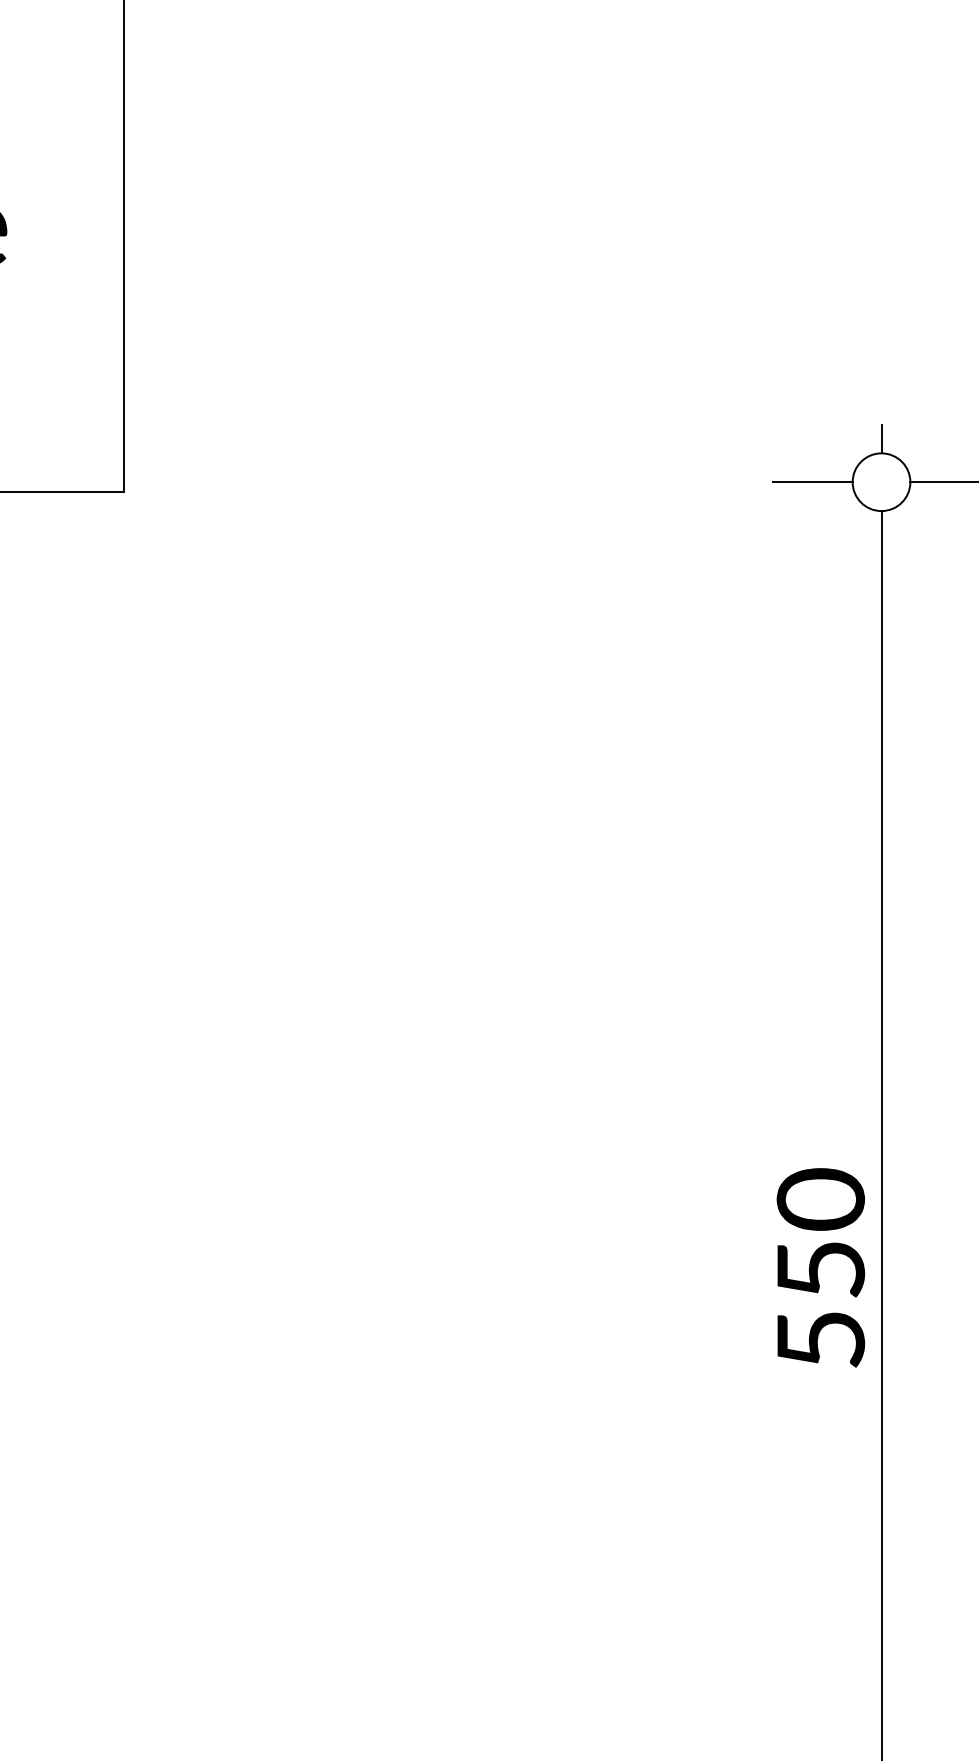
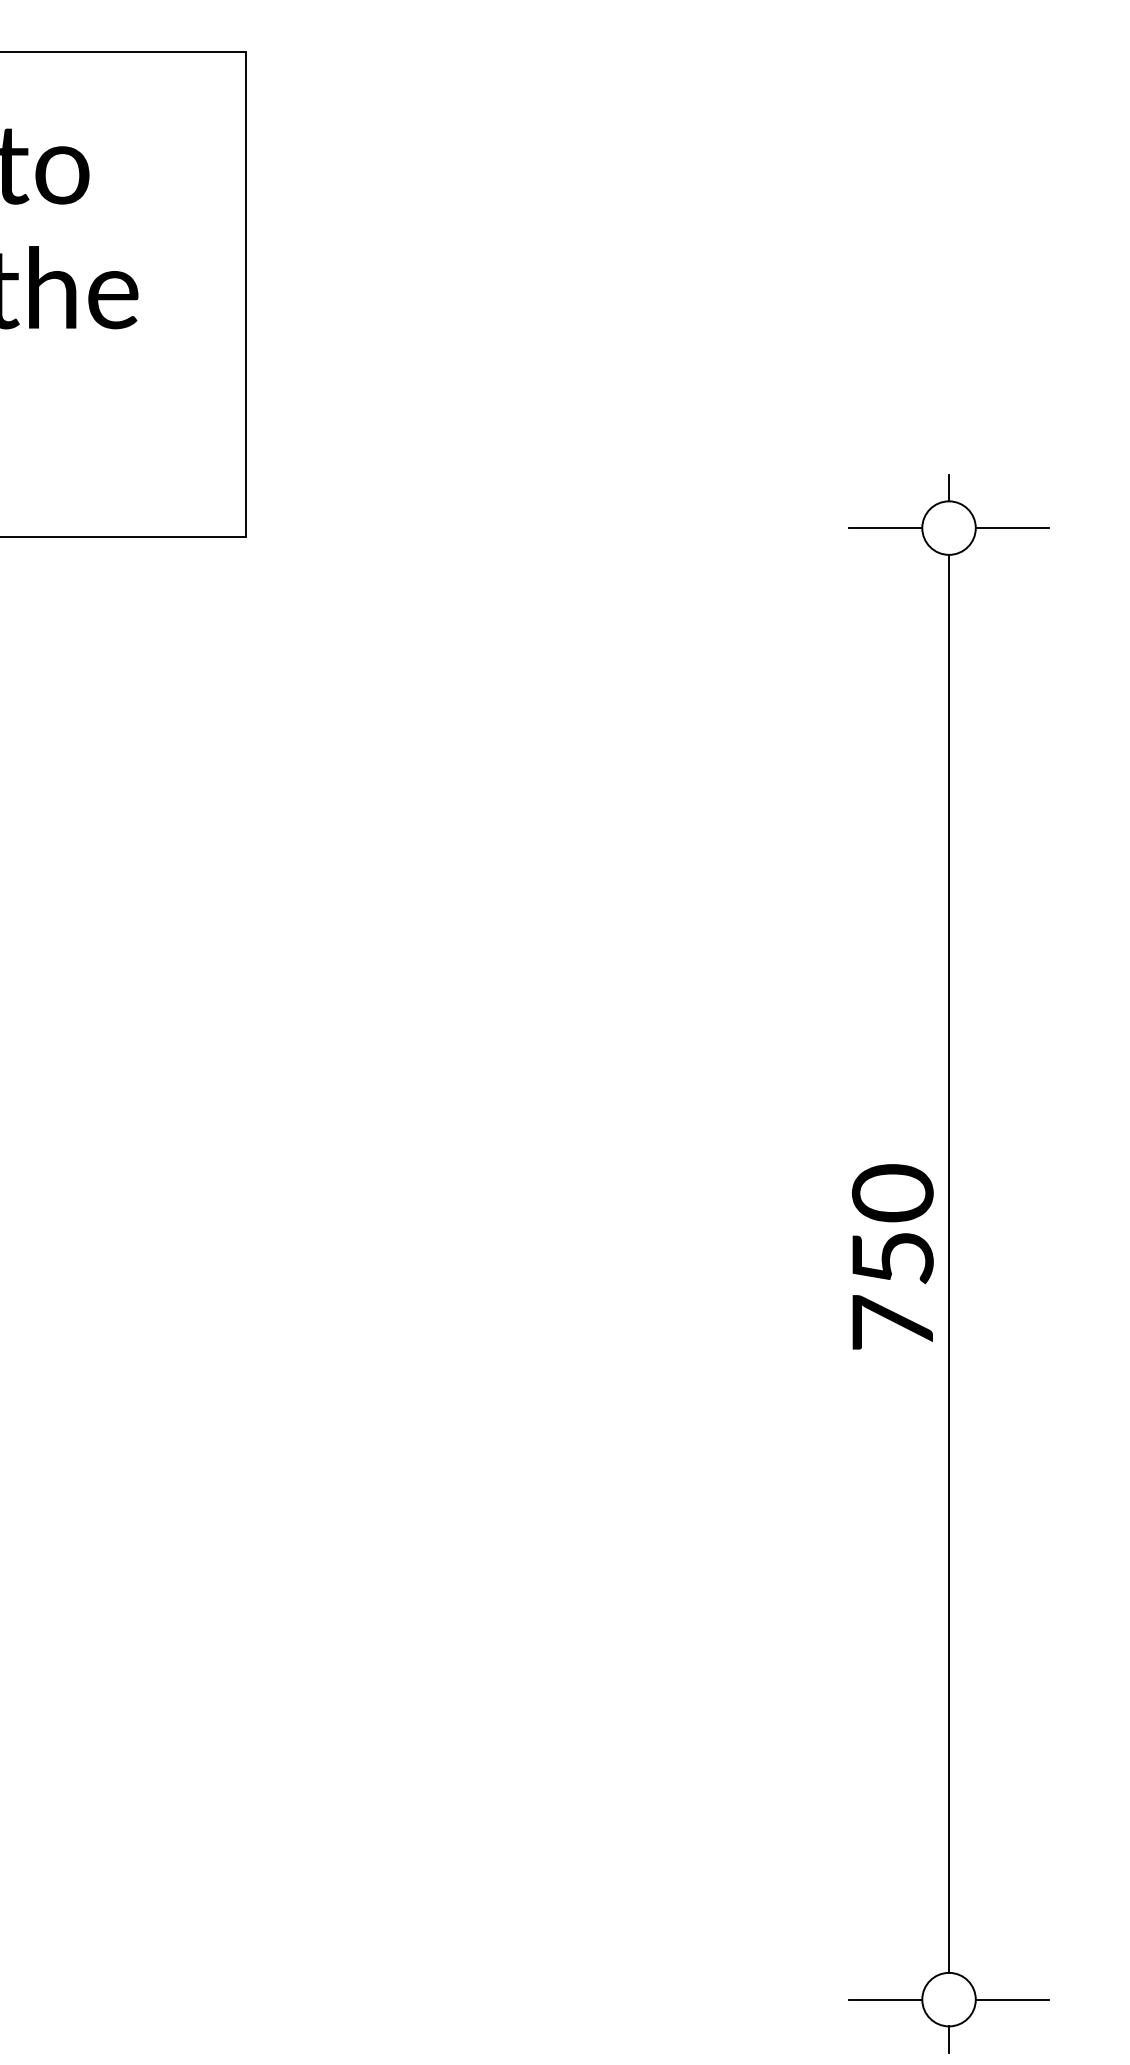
text: (820, 1338) -> (892, 1322), 550 -> 750

